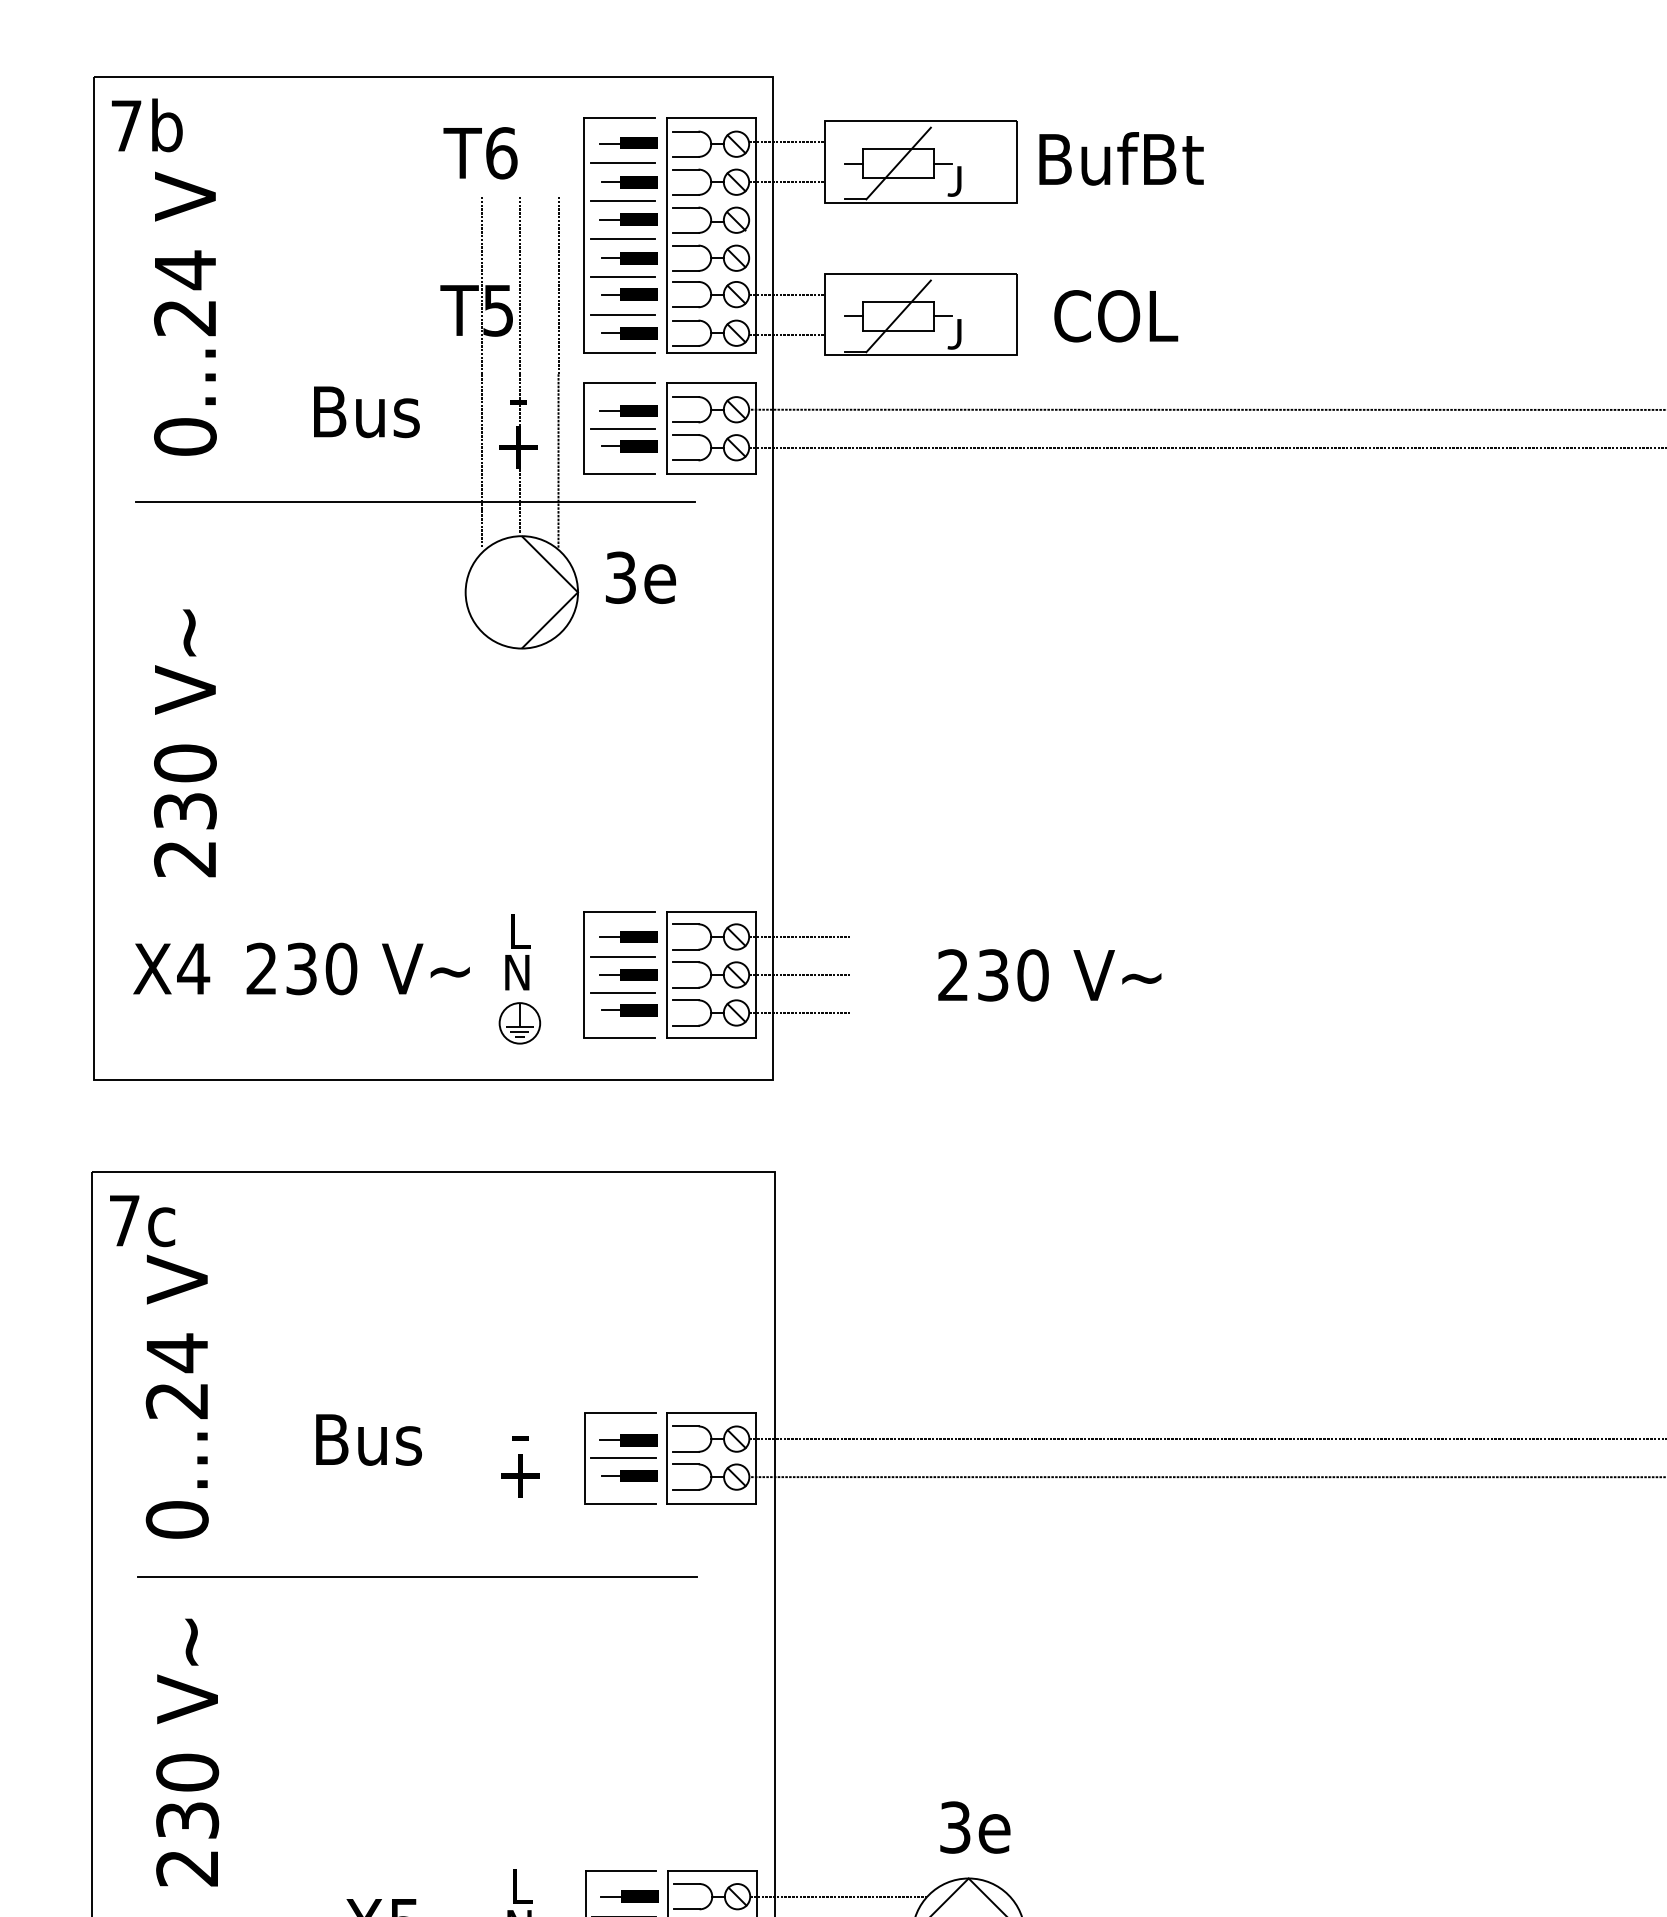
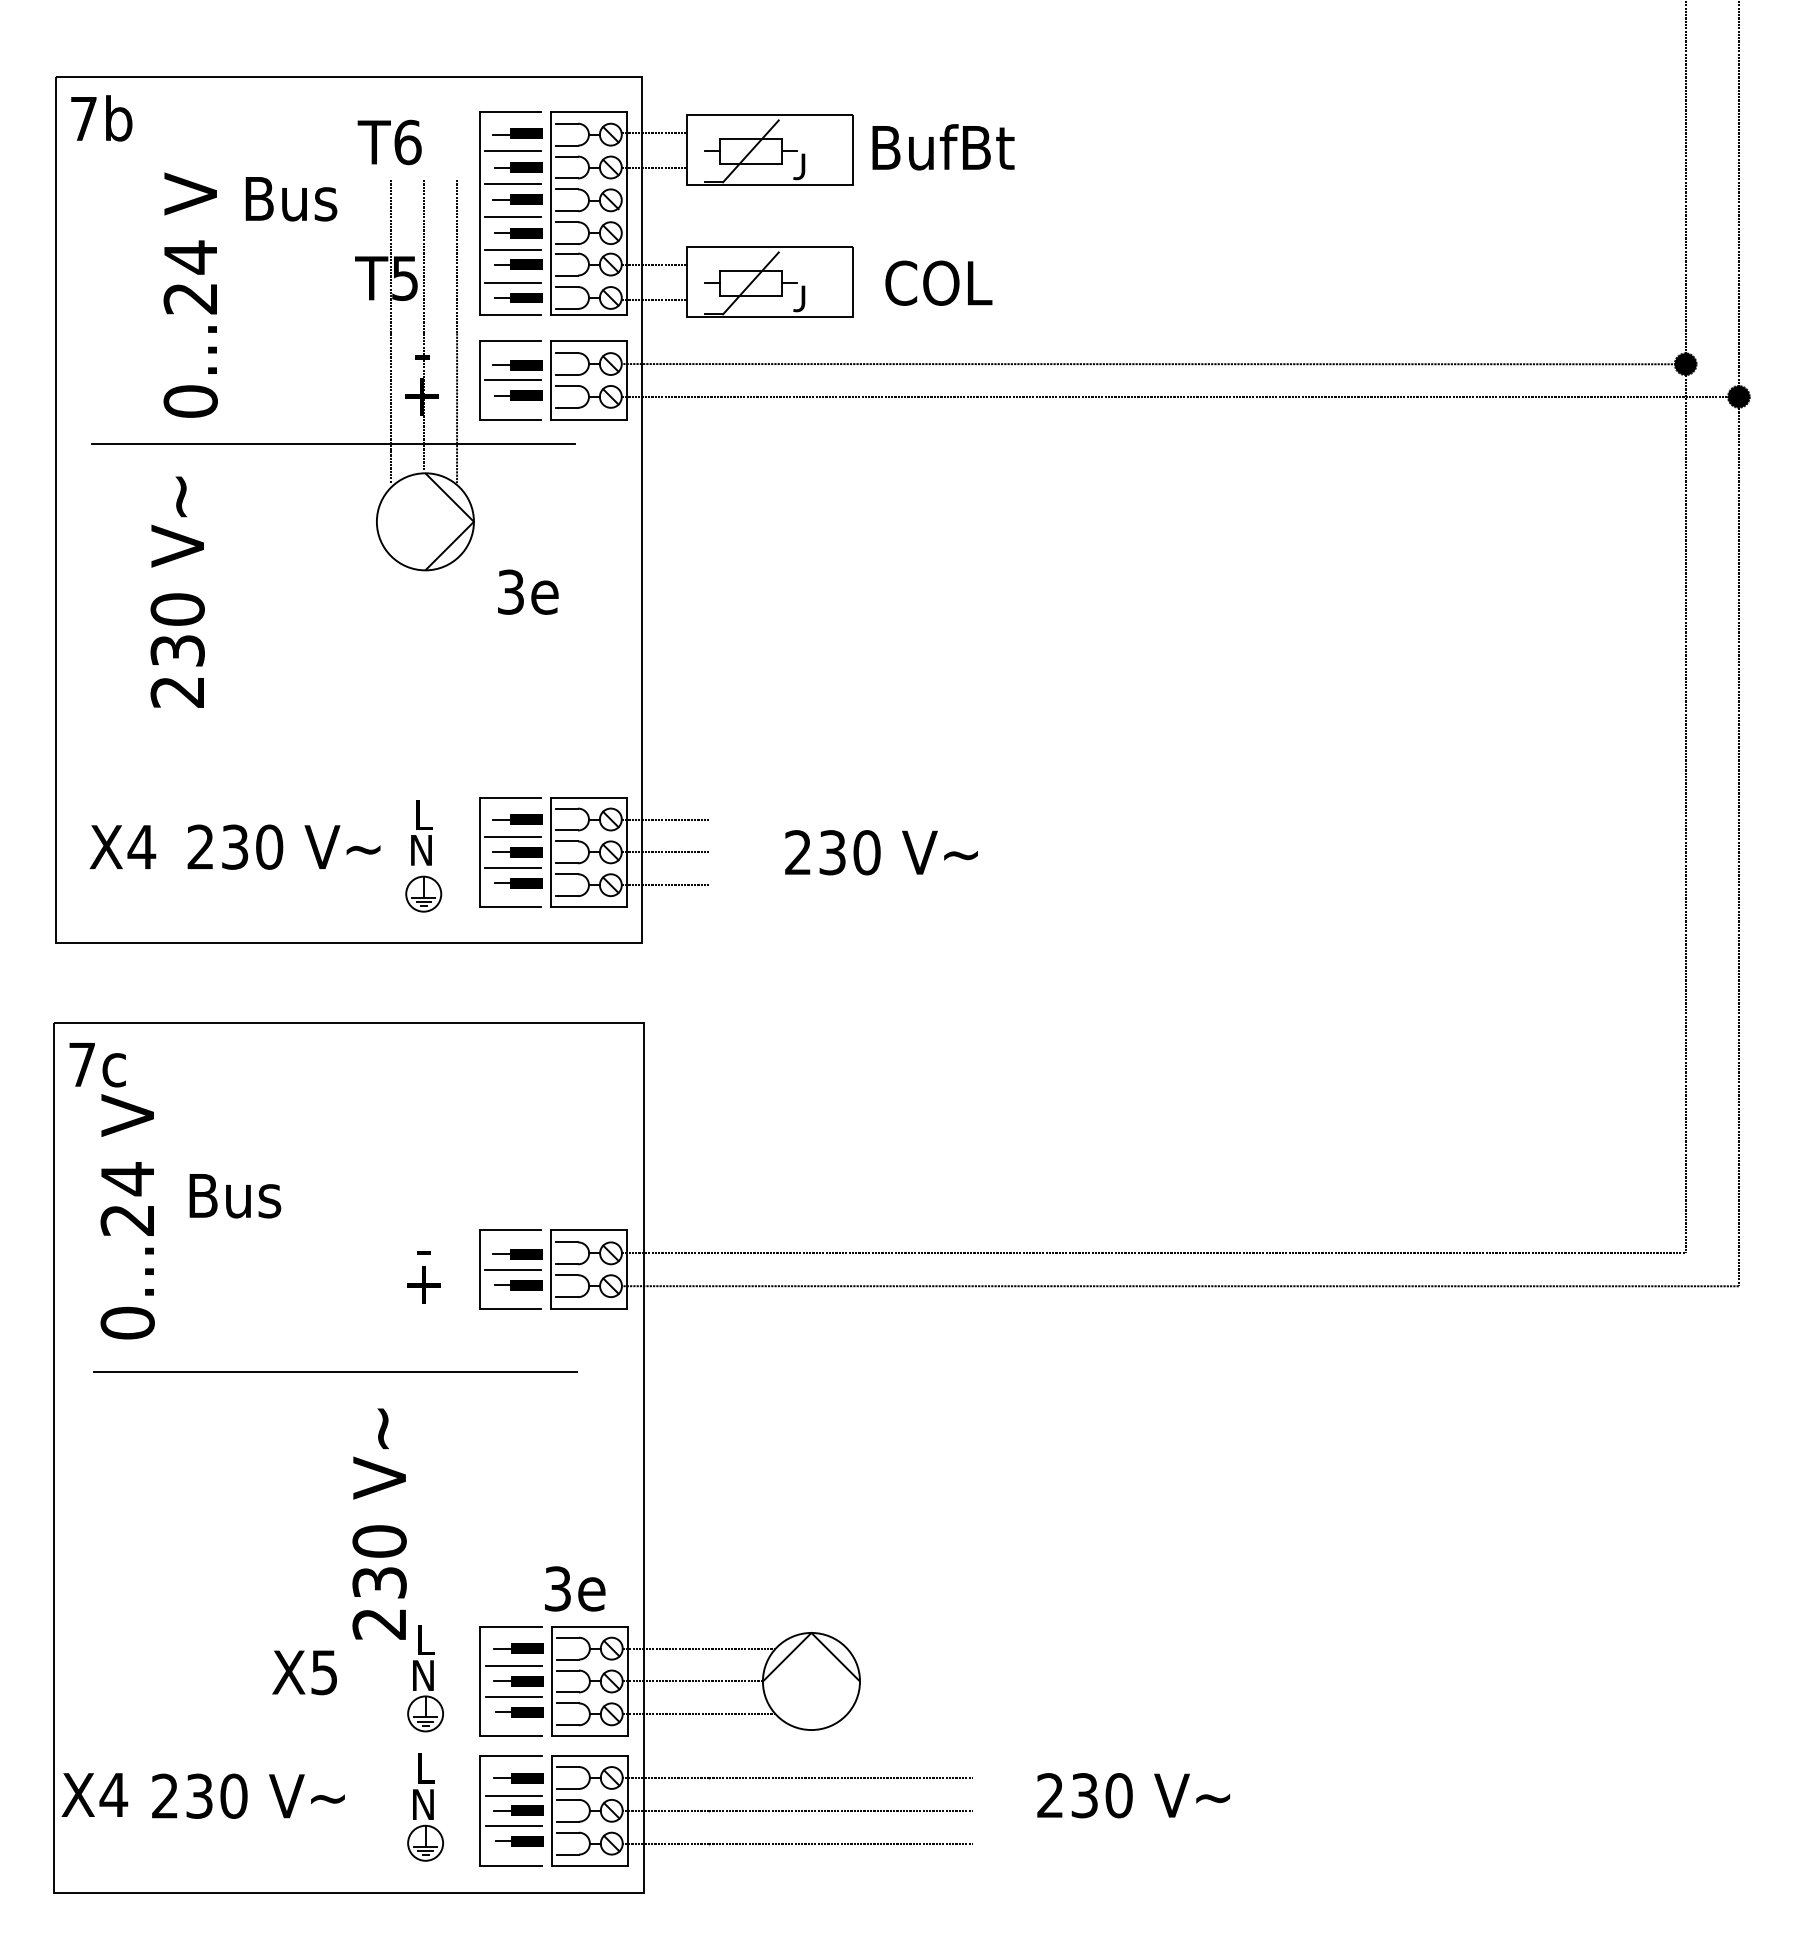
text: (185, 313) -> (190, 294), moved
text: (366, 412) -> (291, 199), moved
text: (641, 576) -> (528, 591), moved
text: (185, 742) -> (177, 591), moved
text: (369, 1440) -> (235, 1196), moved
text: (187, 1751) -> (379, 1523), moved
text: (975, 1827) -> (575, 1588), moved

